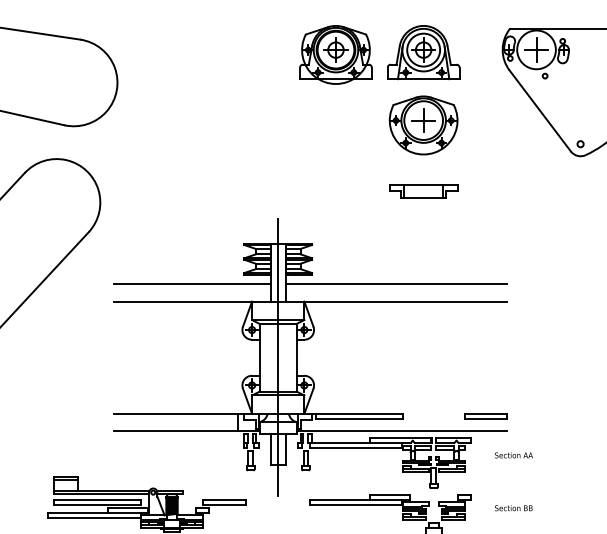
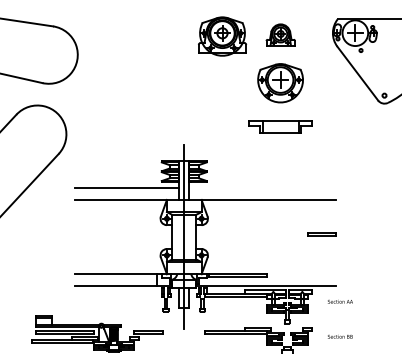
part: (423, 51) -> (280, 34), size x0.6
part: (423, 190) -> (280, 126), size x1.4
line: (396, 284) -> (262, 188), removed
line: (485, 414) -> (321, 233), moved

